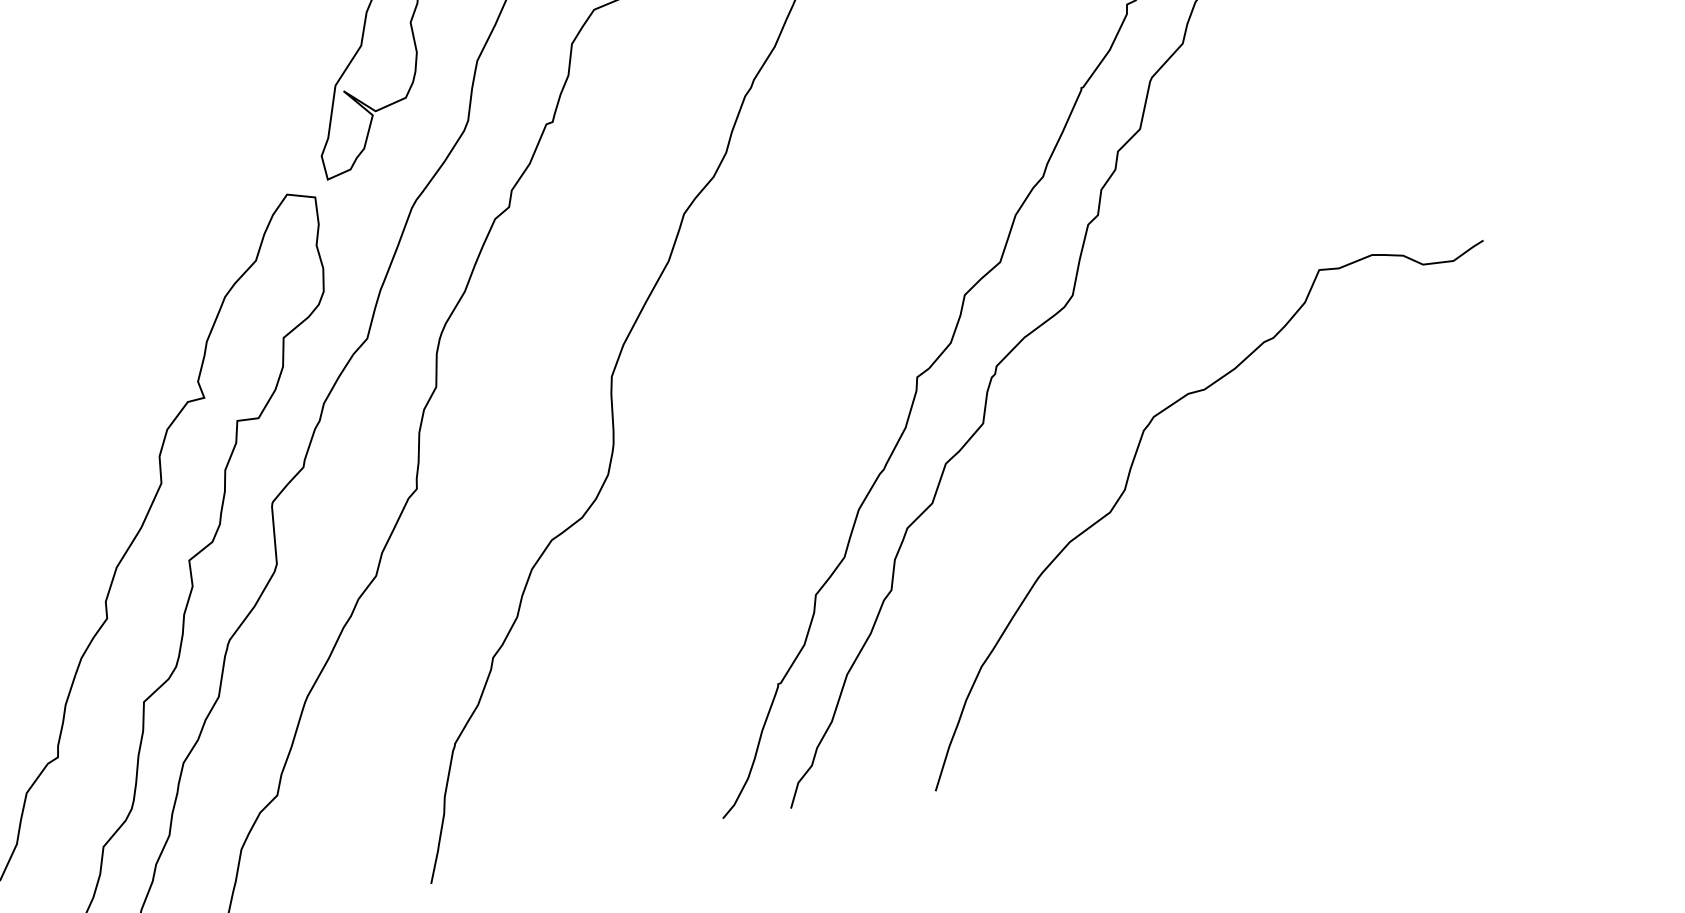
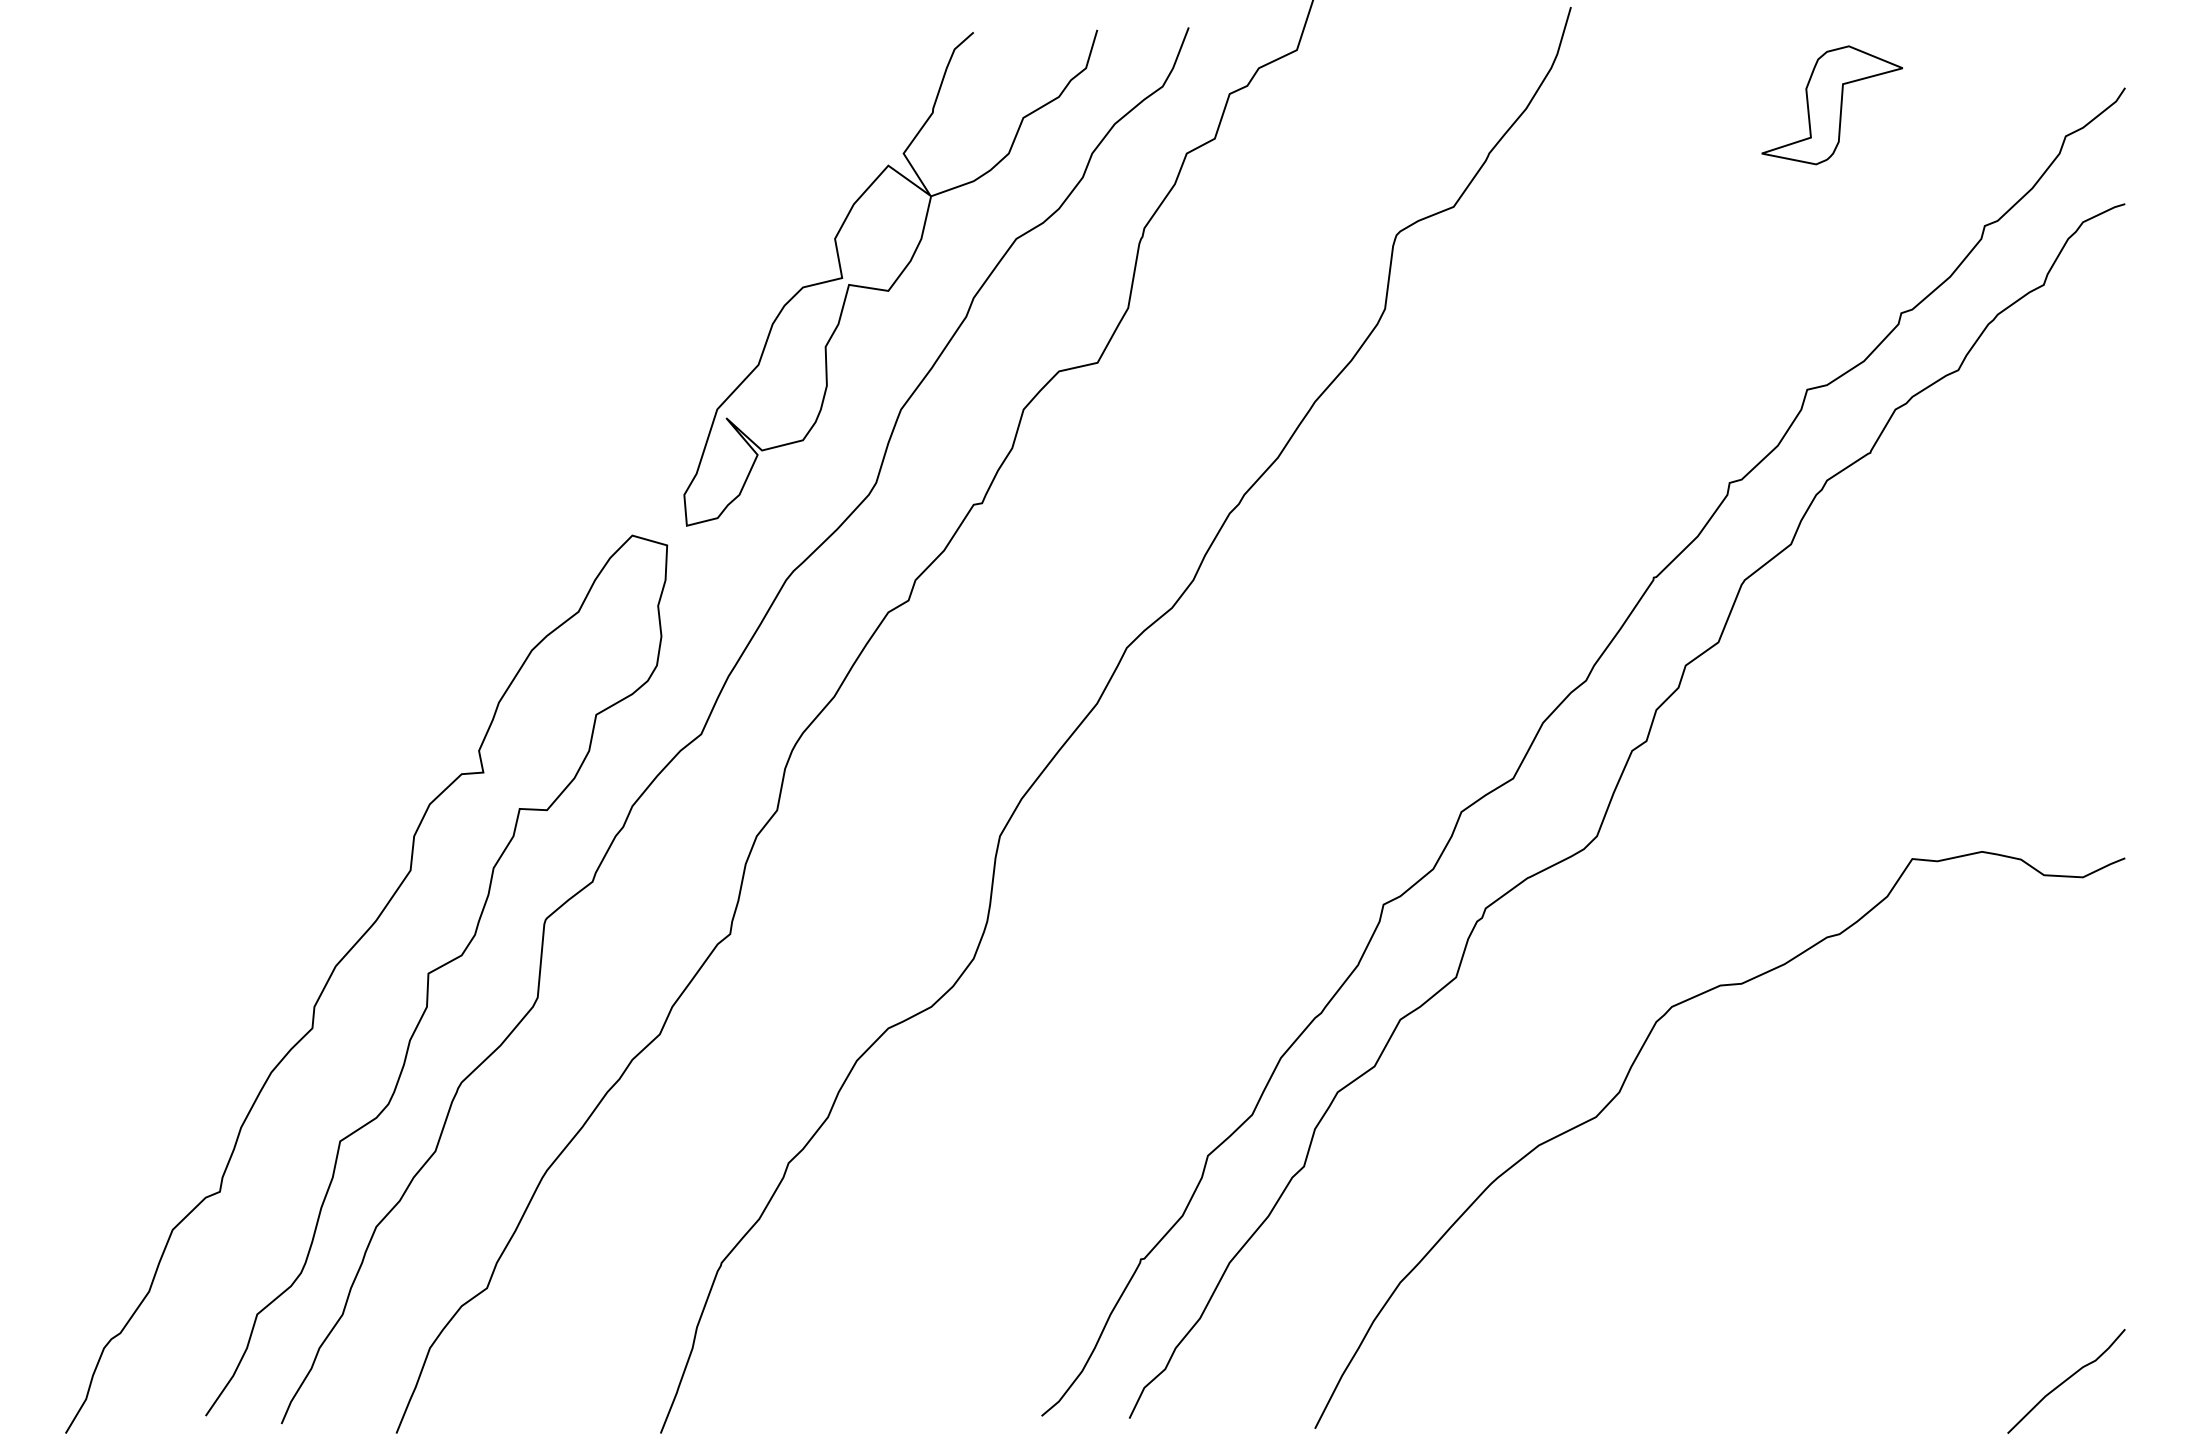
curve: (1509, 651) -> (2066, 1380), added

